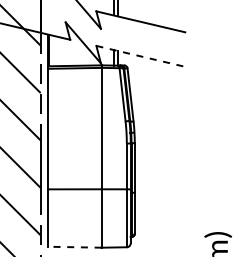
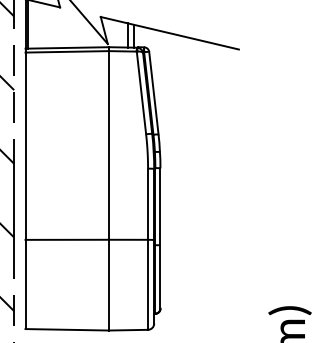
line: (140, 56) -> (169, 33), dashed -> solid
line: (74, 247) -> (66, 330), dashed -> solid

